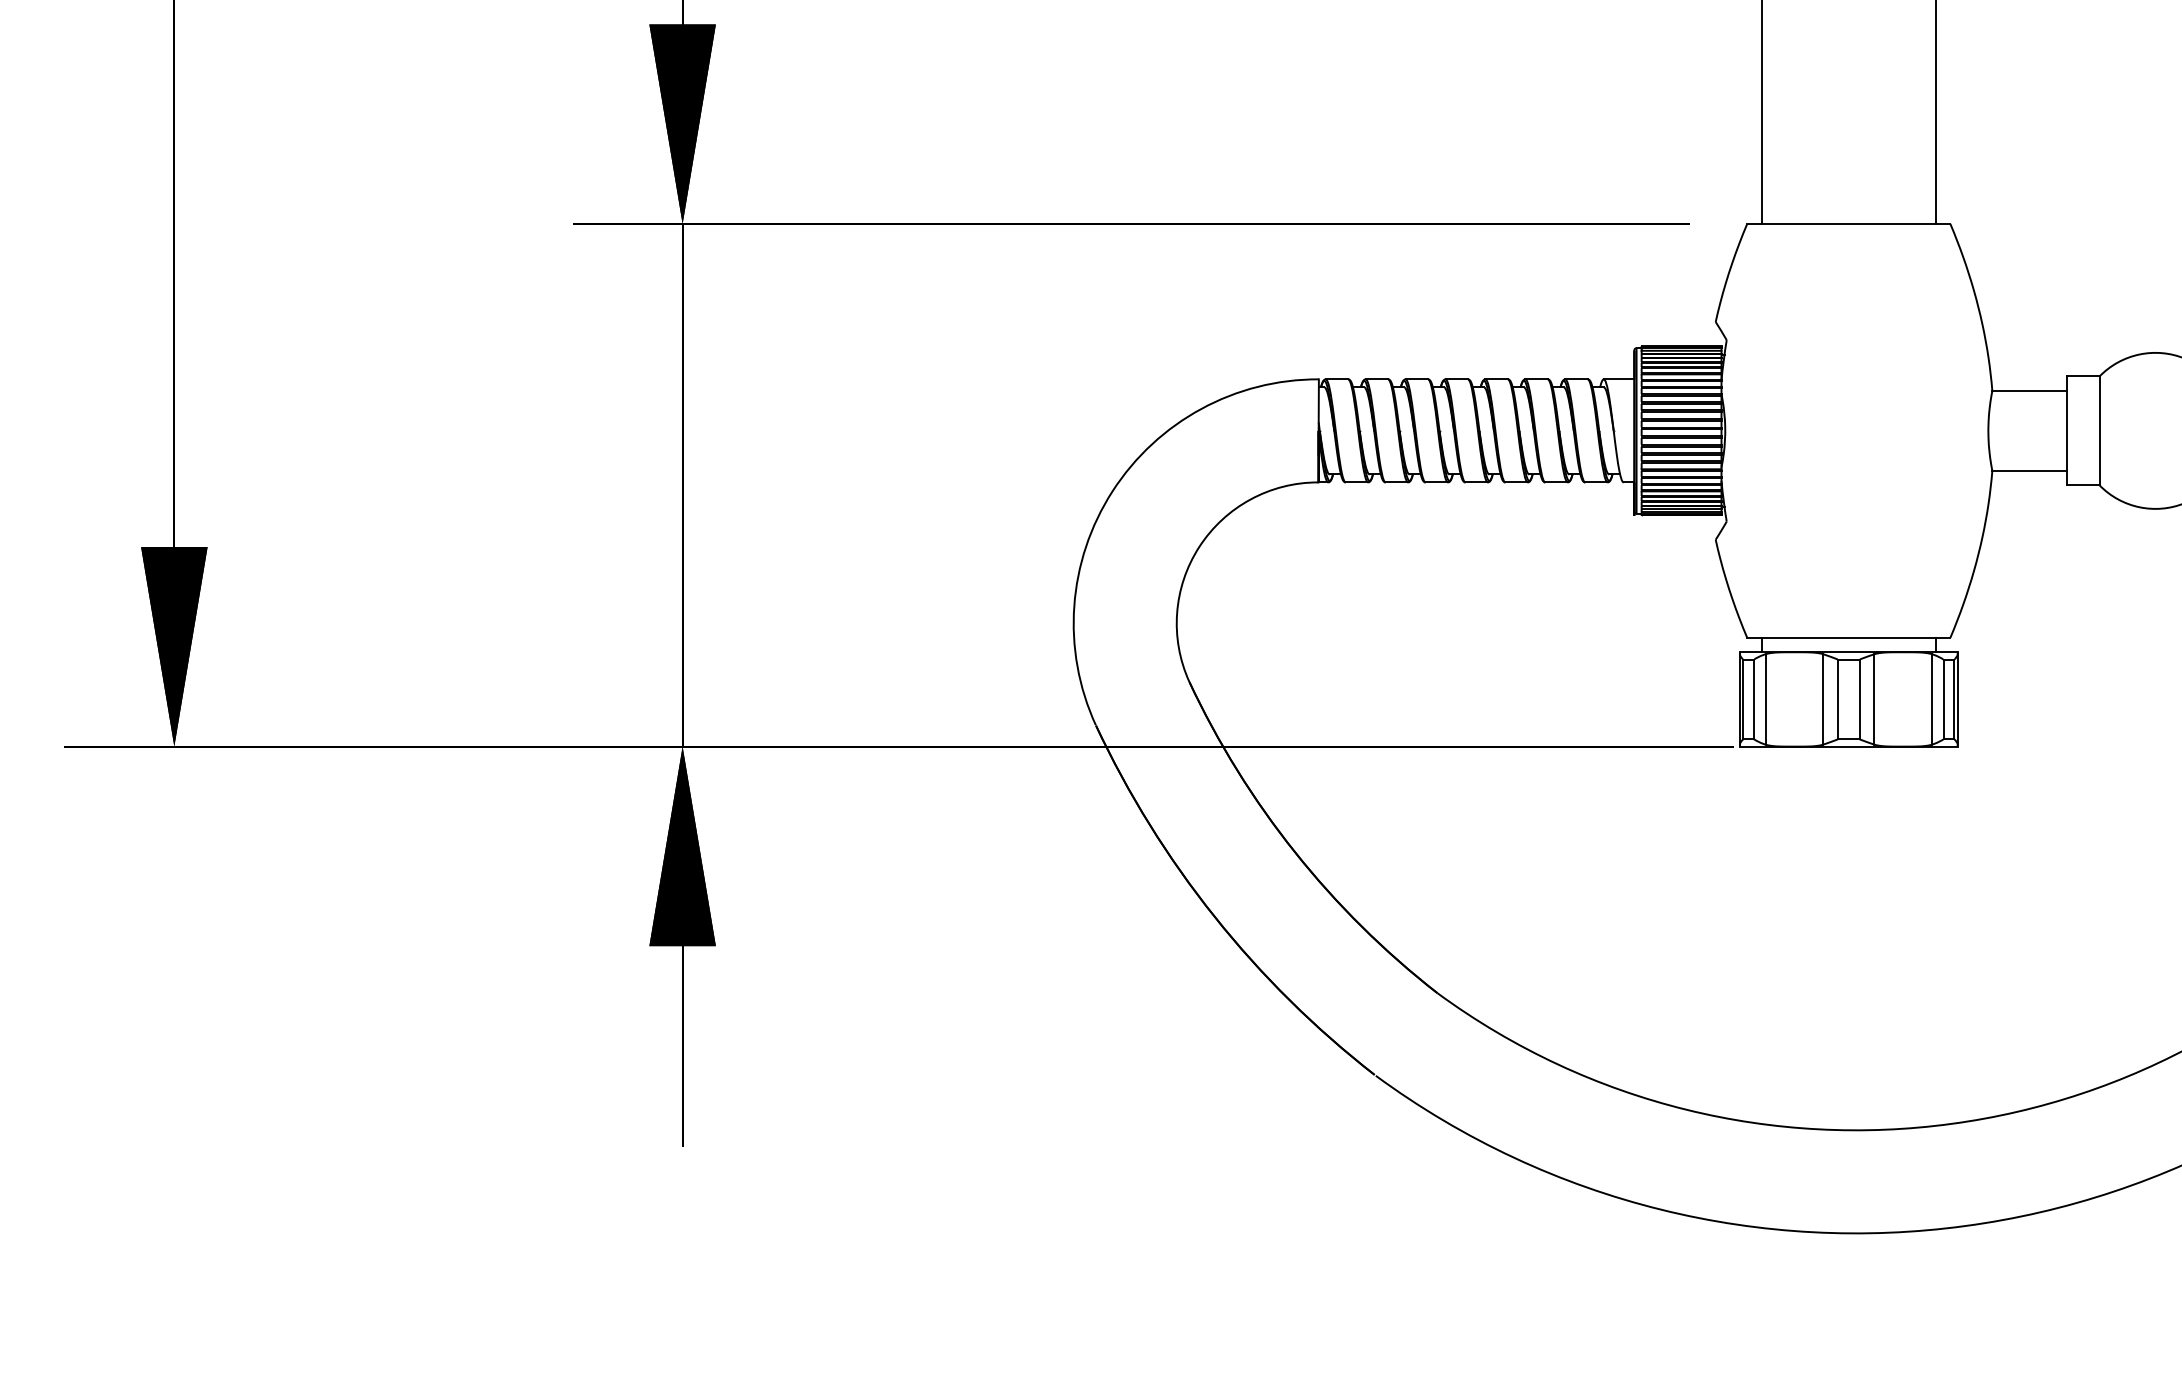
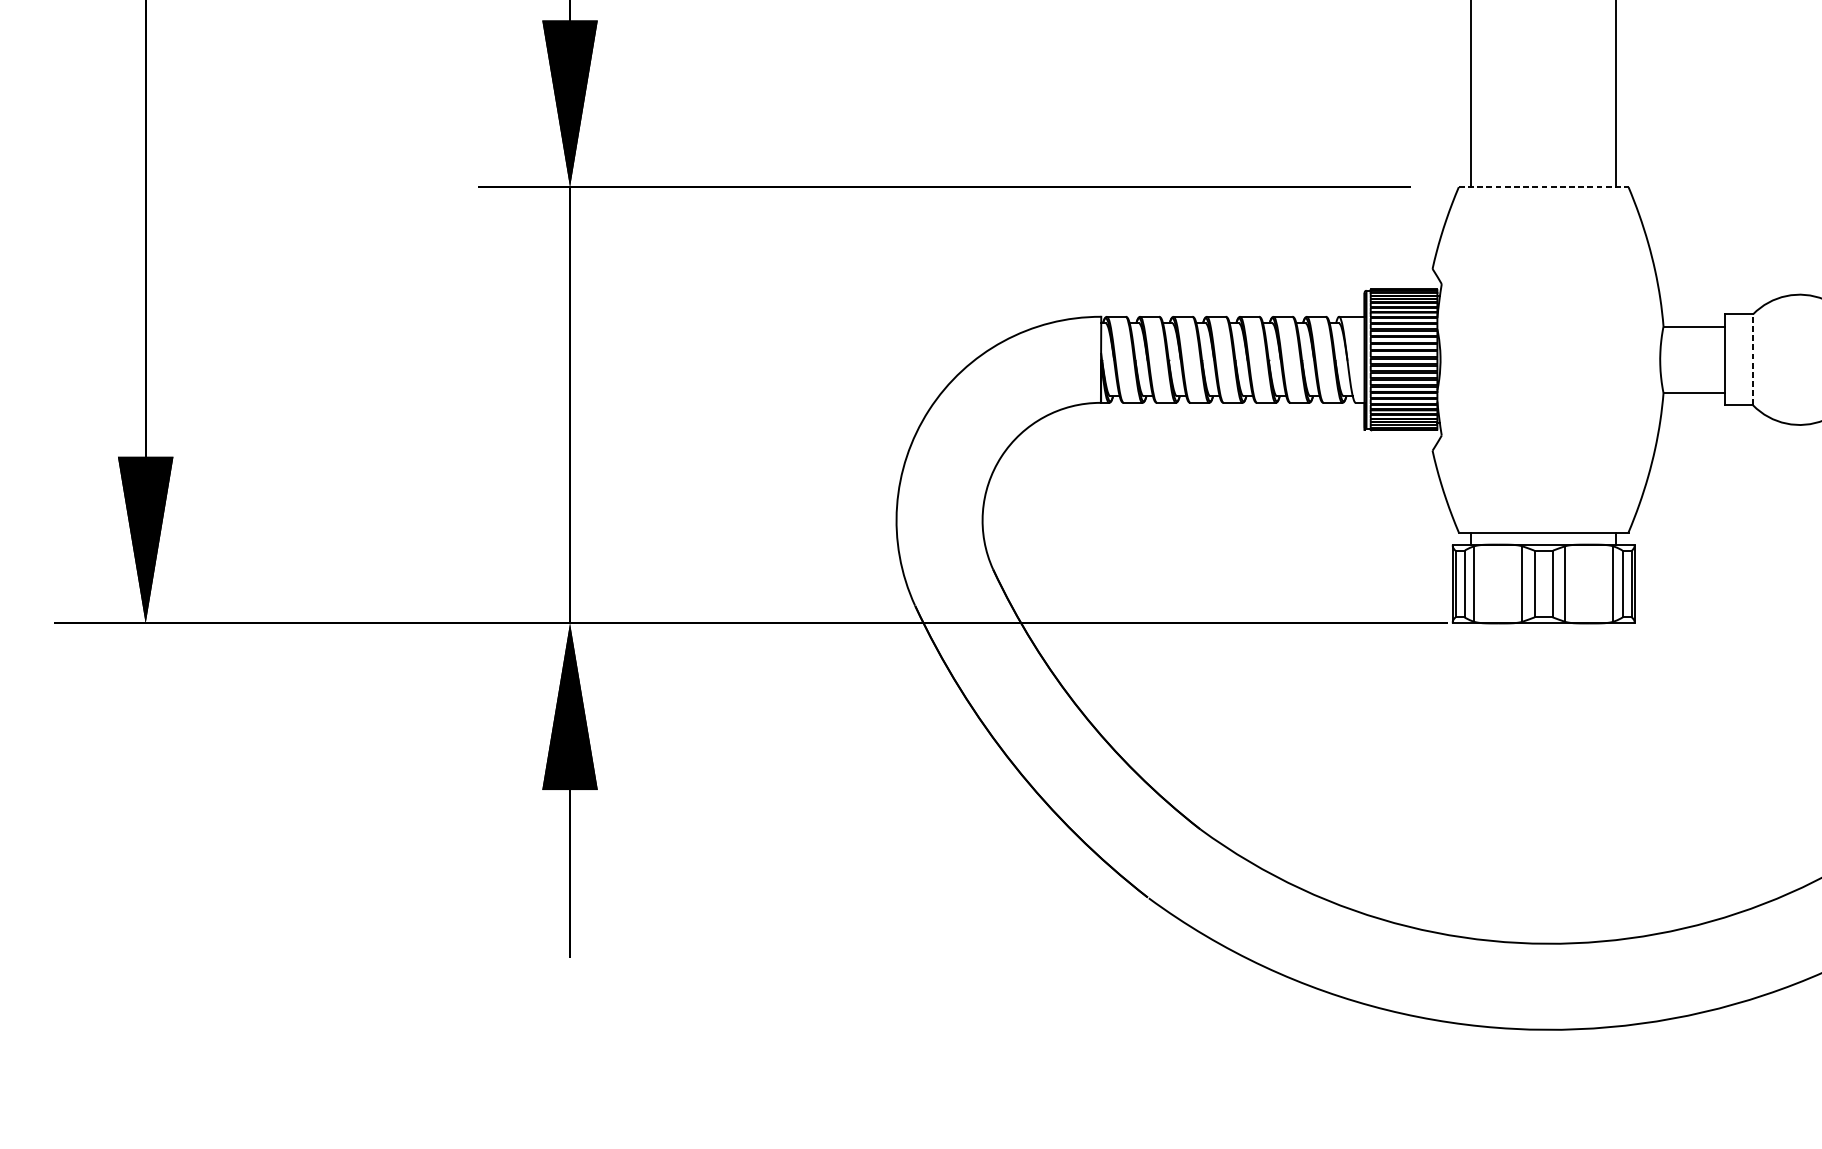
line: (1848, 224) -> (1543, 187), solid -> dashed
line: (2099, 430) -> (1752, 359), solid -> dashed

